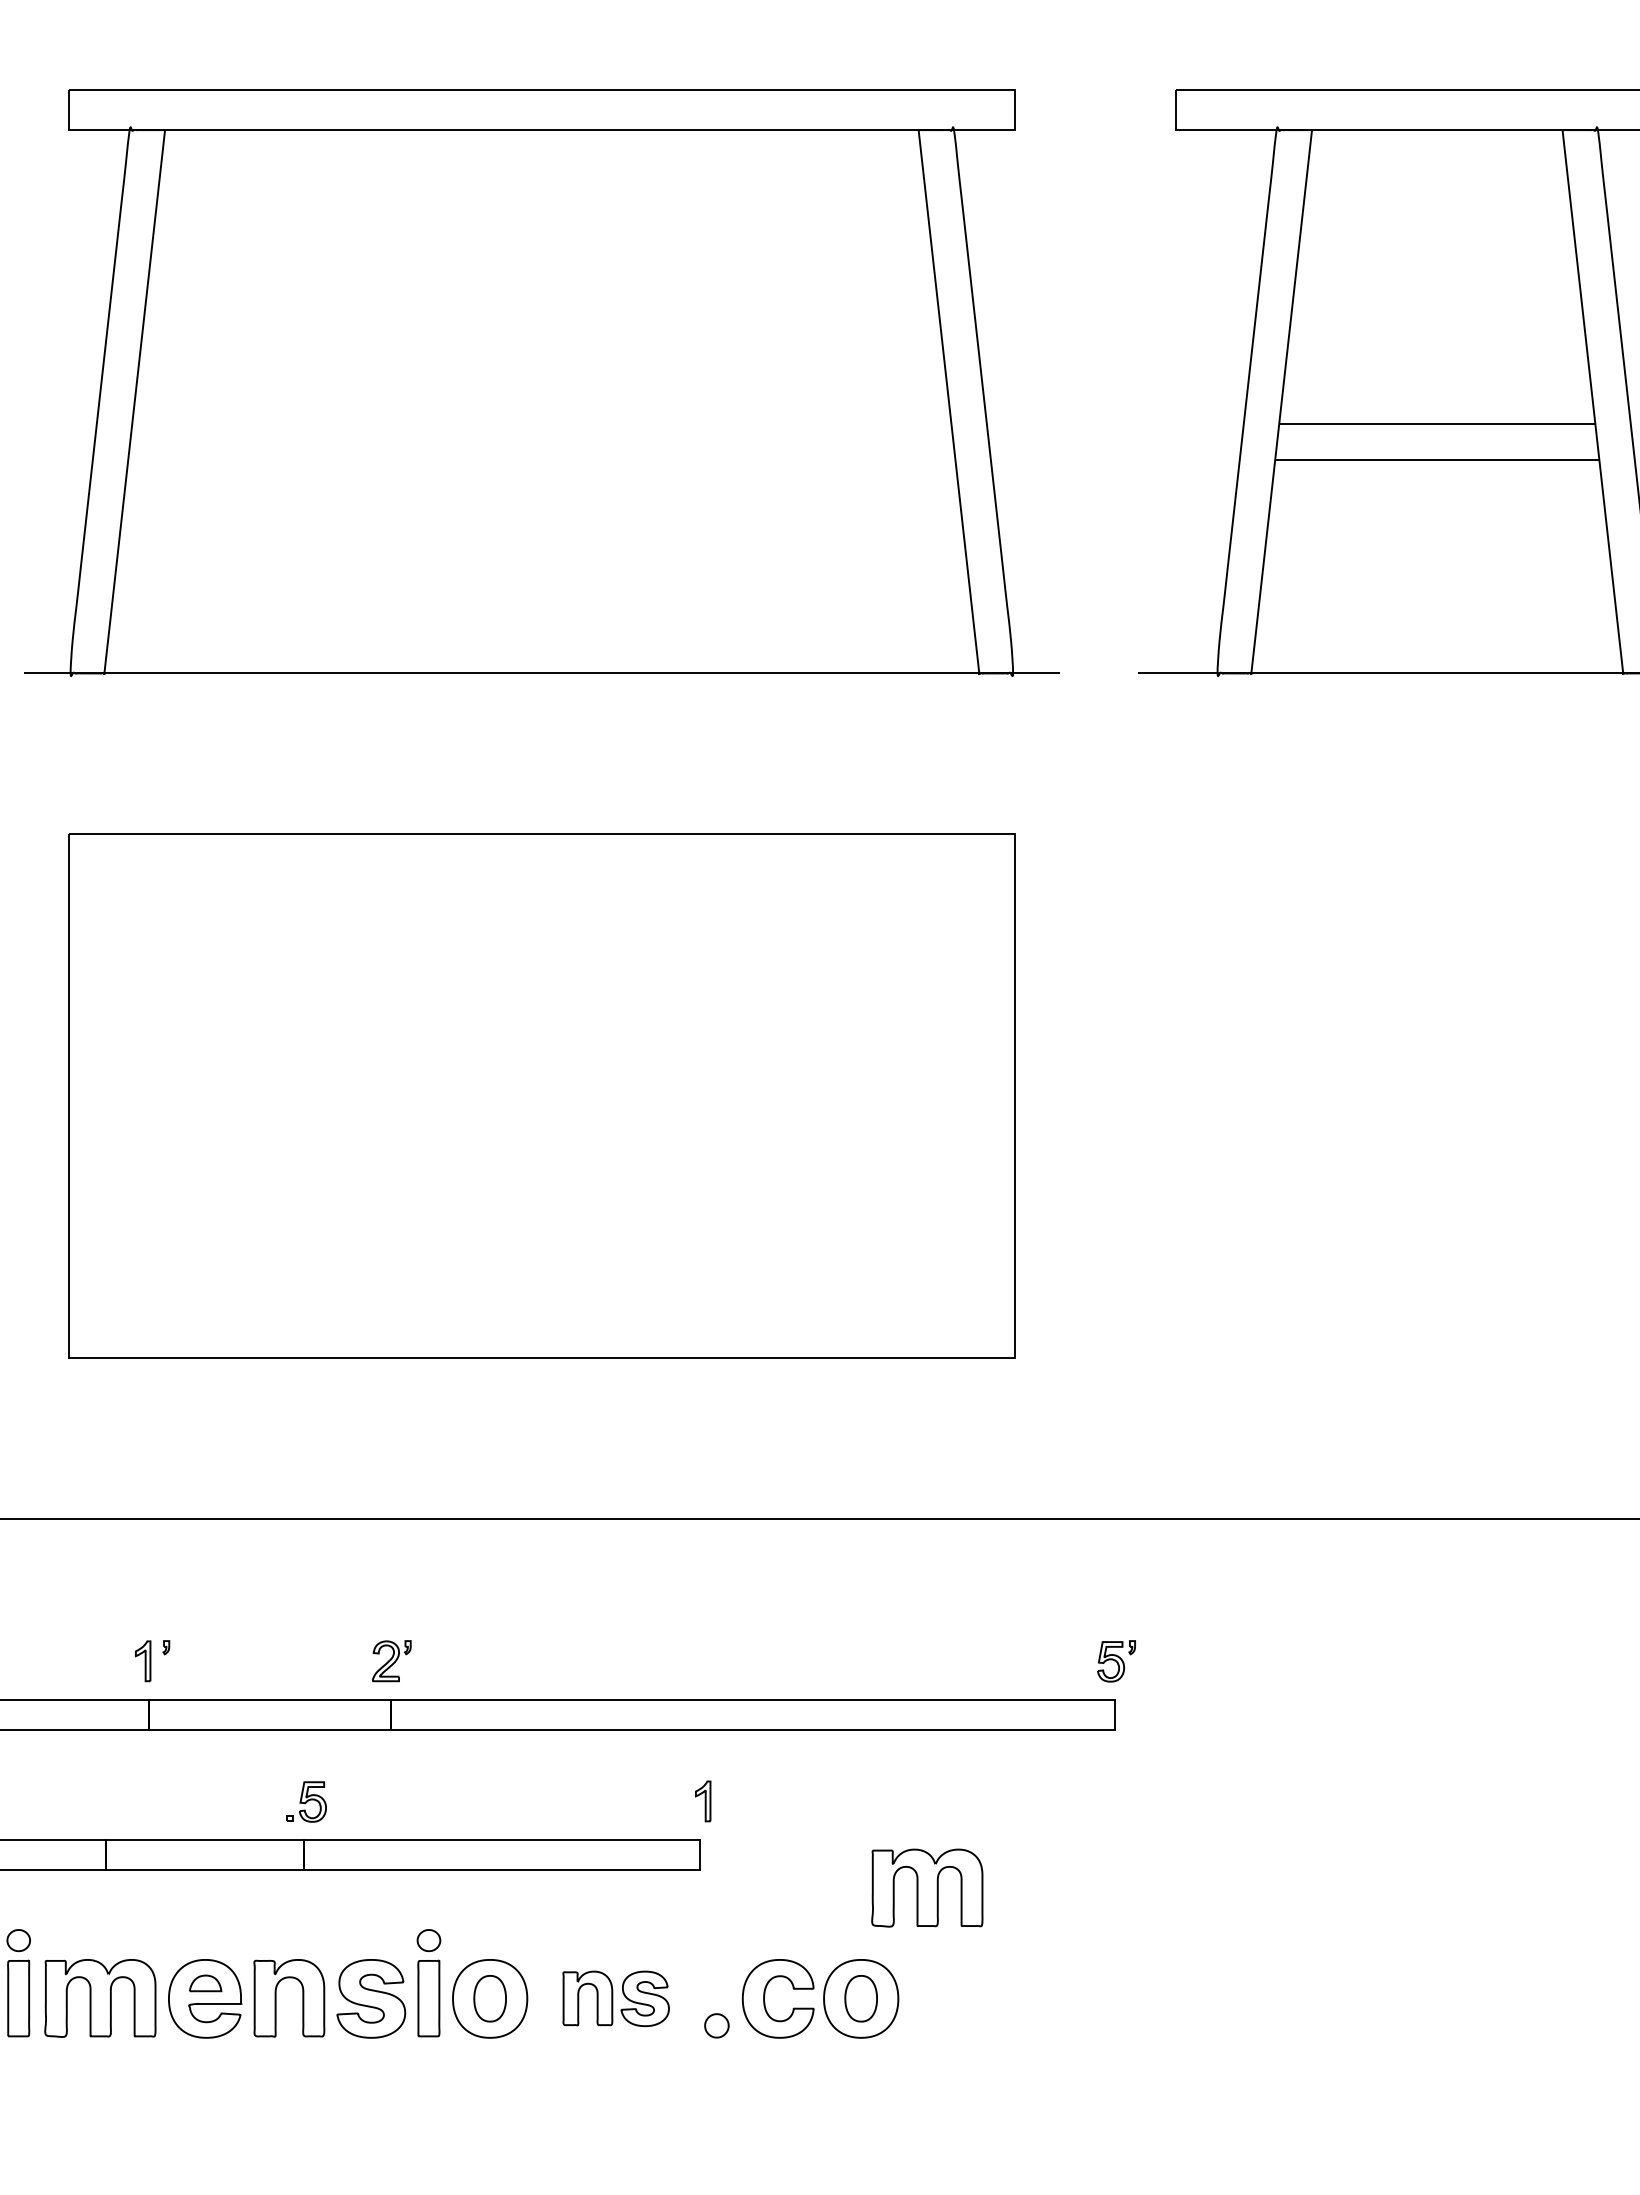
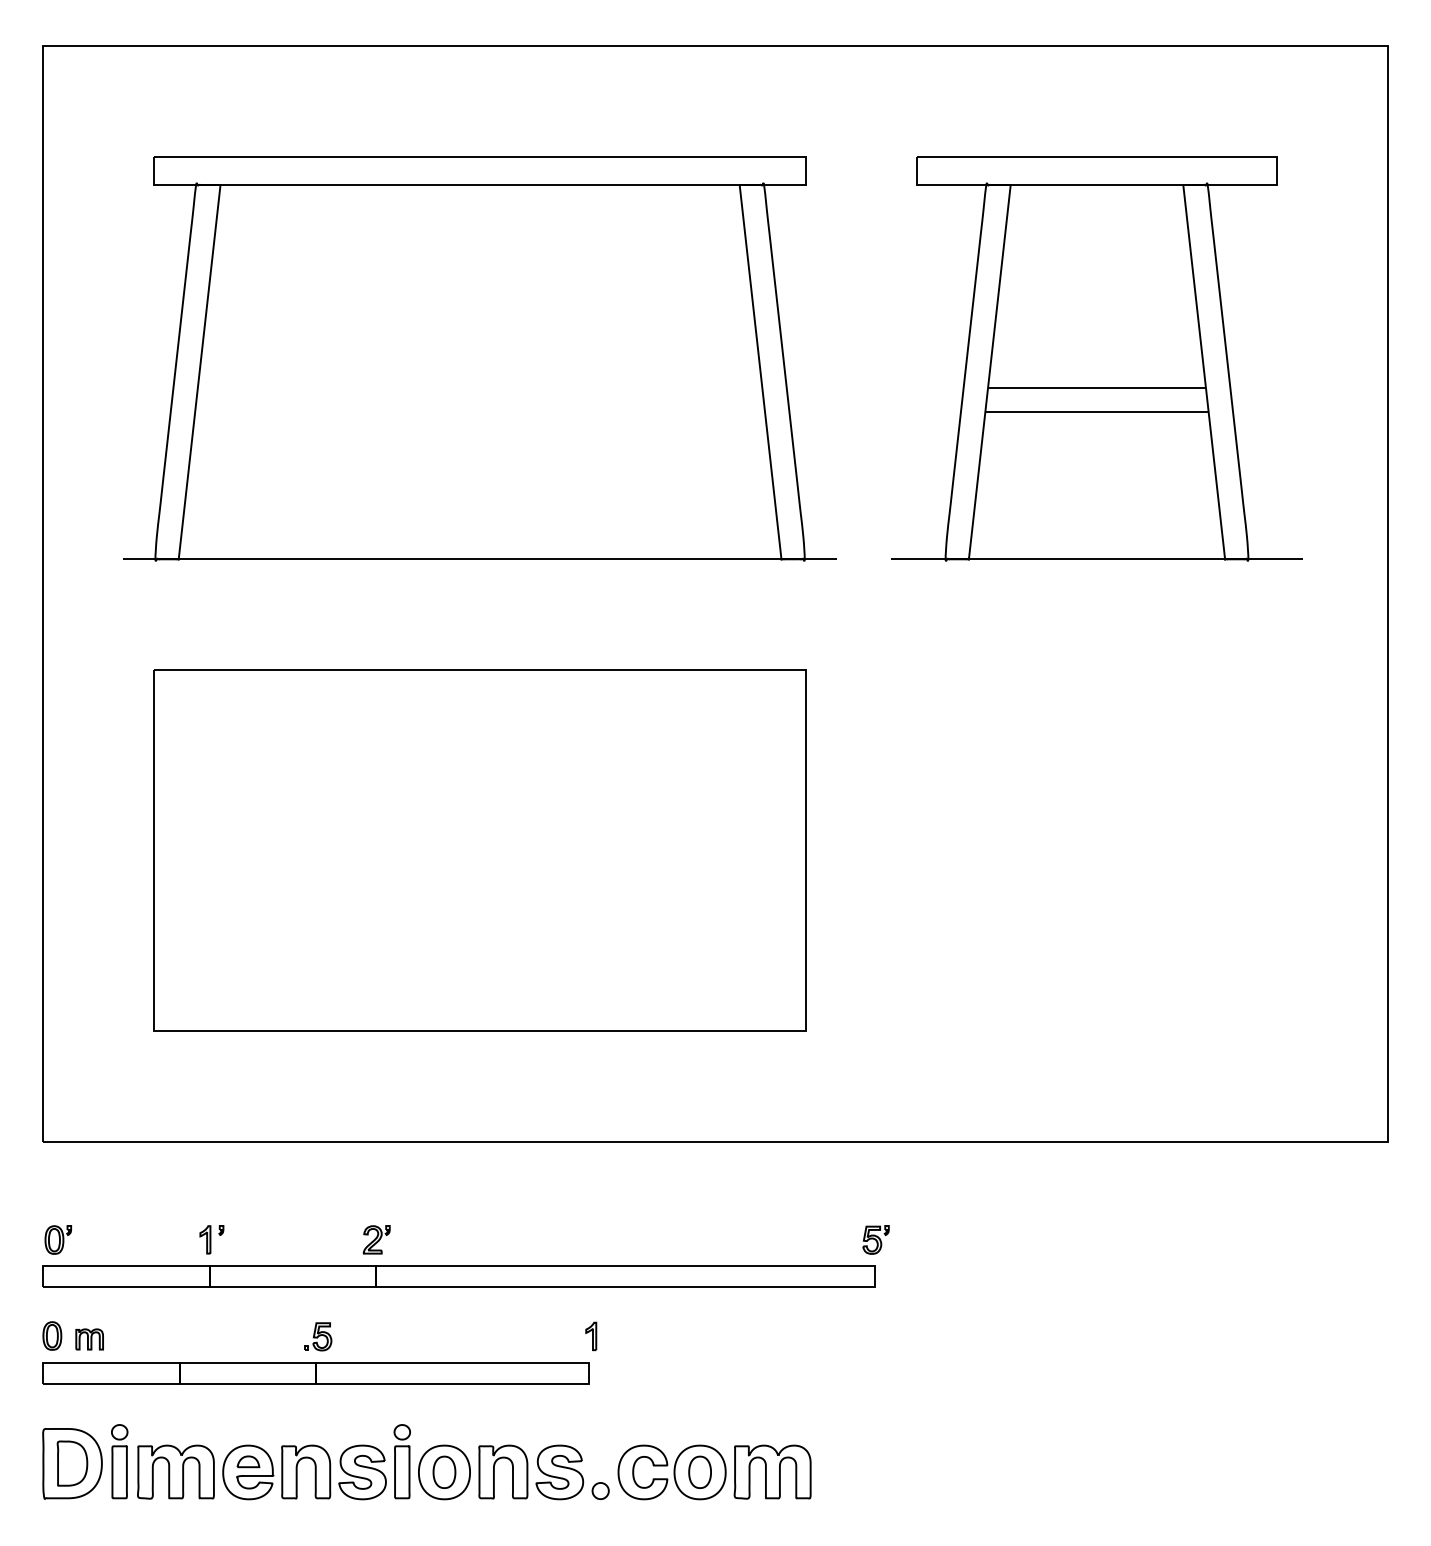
part: (927, 1887) -> (772, 1471), moved
part: (616, 1998) -> (531, 1472), size x1.43

